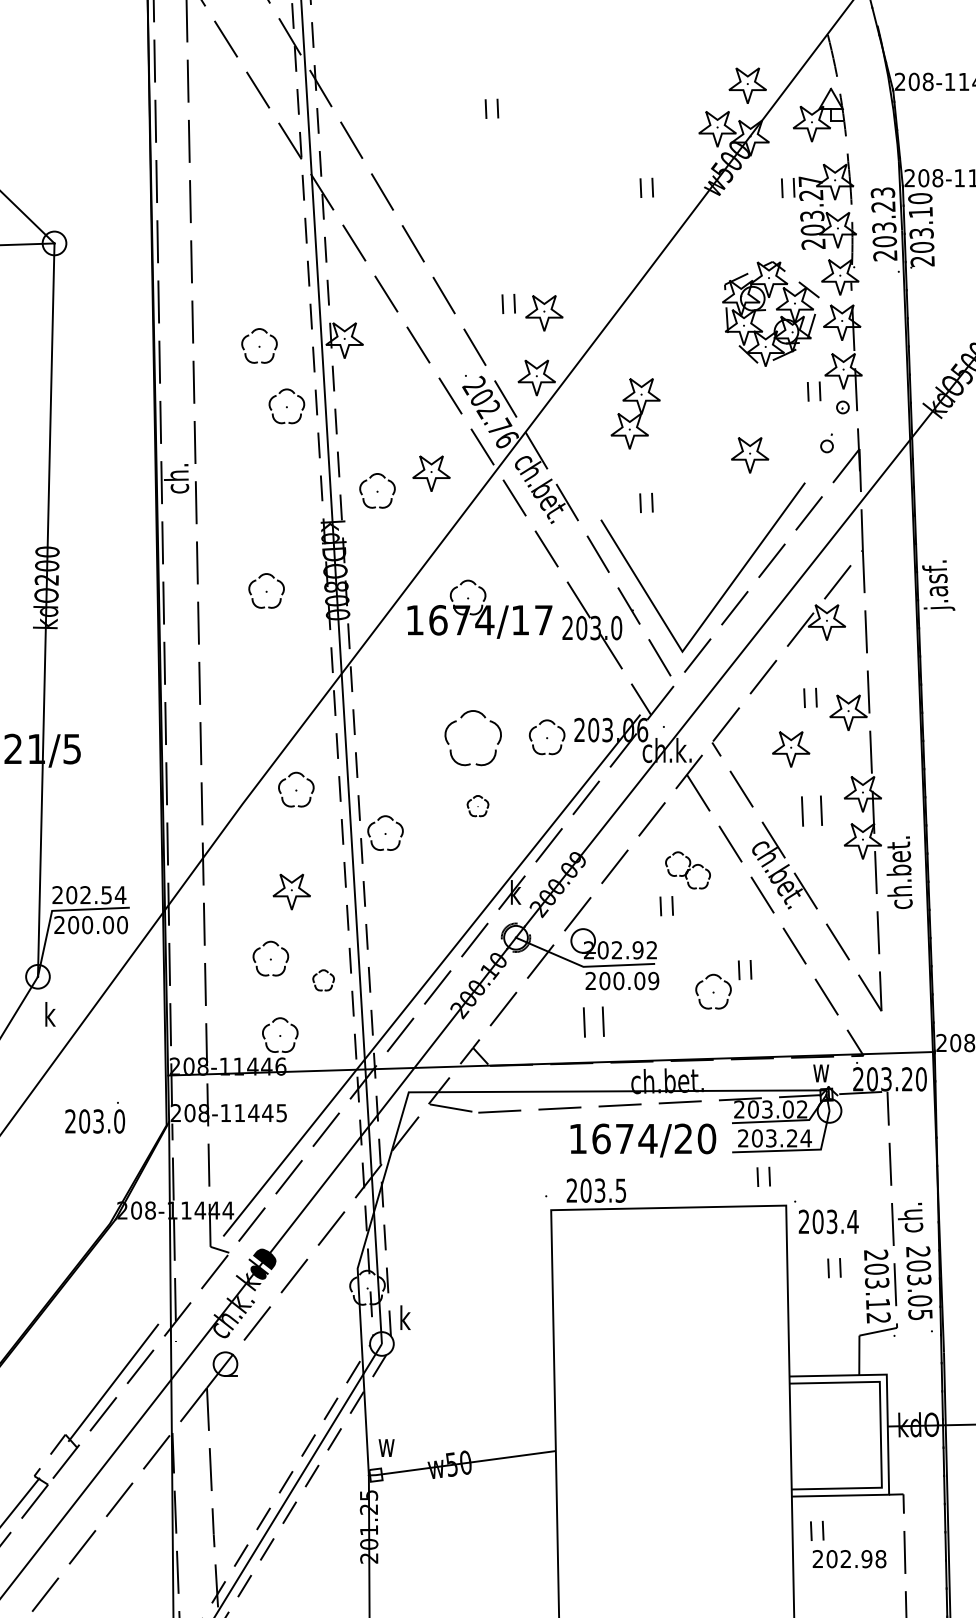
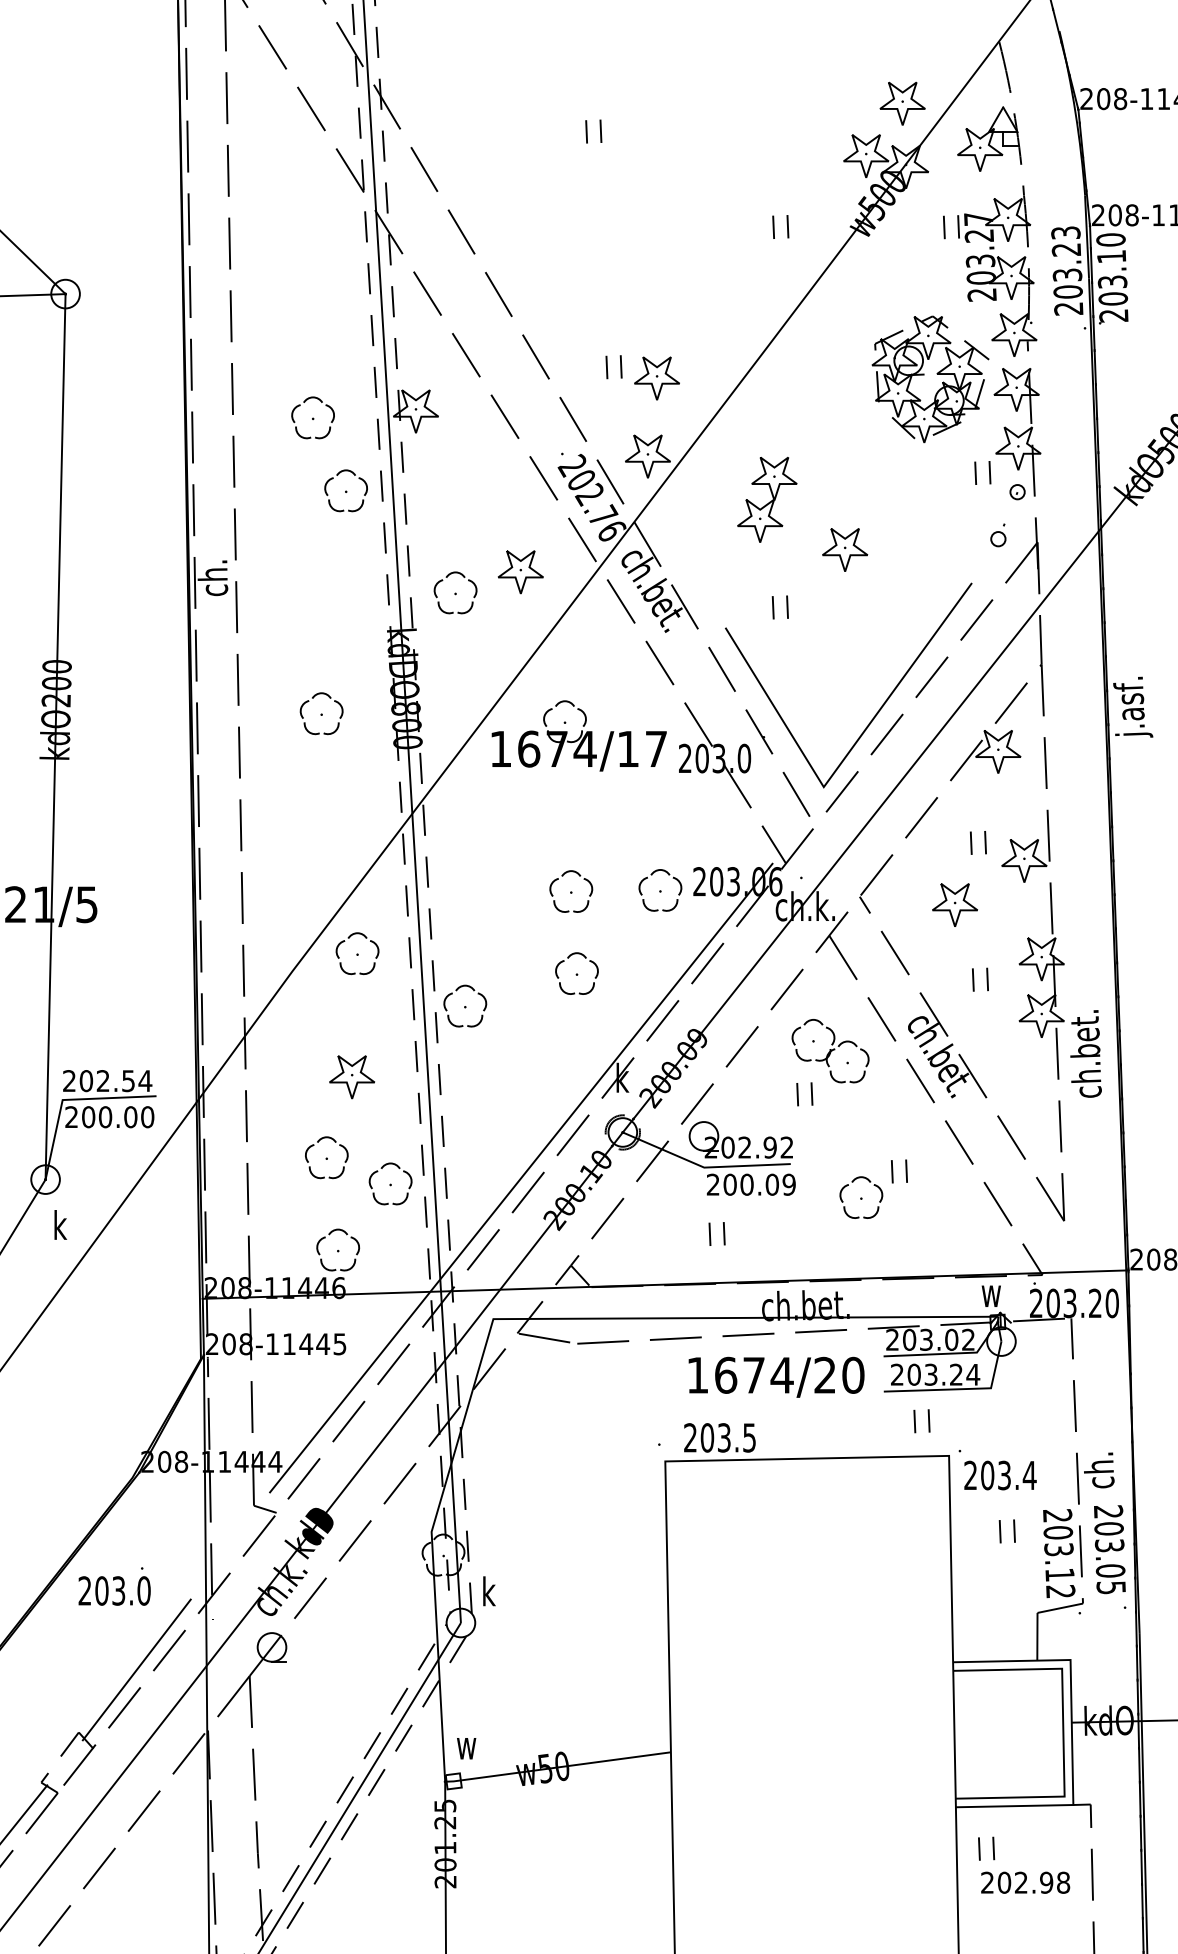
part: (750, 455) -> (845, 550), moved
part: (473, 738) -> (571, 891), size x0.62
part: (477, 805) -> (576, 972), size x1.67
part: (812, 811) -> (980, 980), size x0.62
part: (687, 870) -> (829, 1051), size x1.43
part: (323, 980) -> (390, 1184), size x1.67
part: (594, 1021) -> (717, 1233), size x0.62
text: (95, 1117) -> (115, 1586), moved

